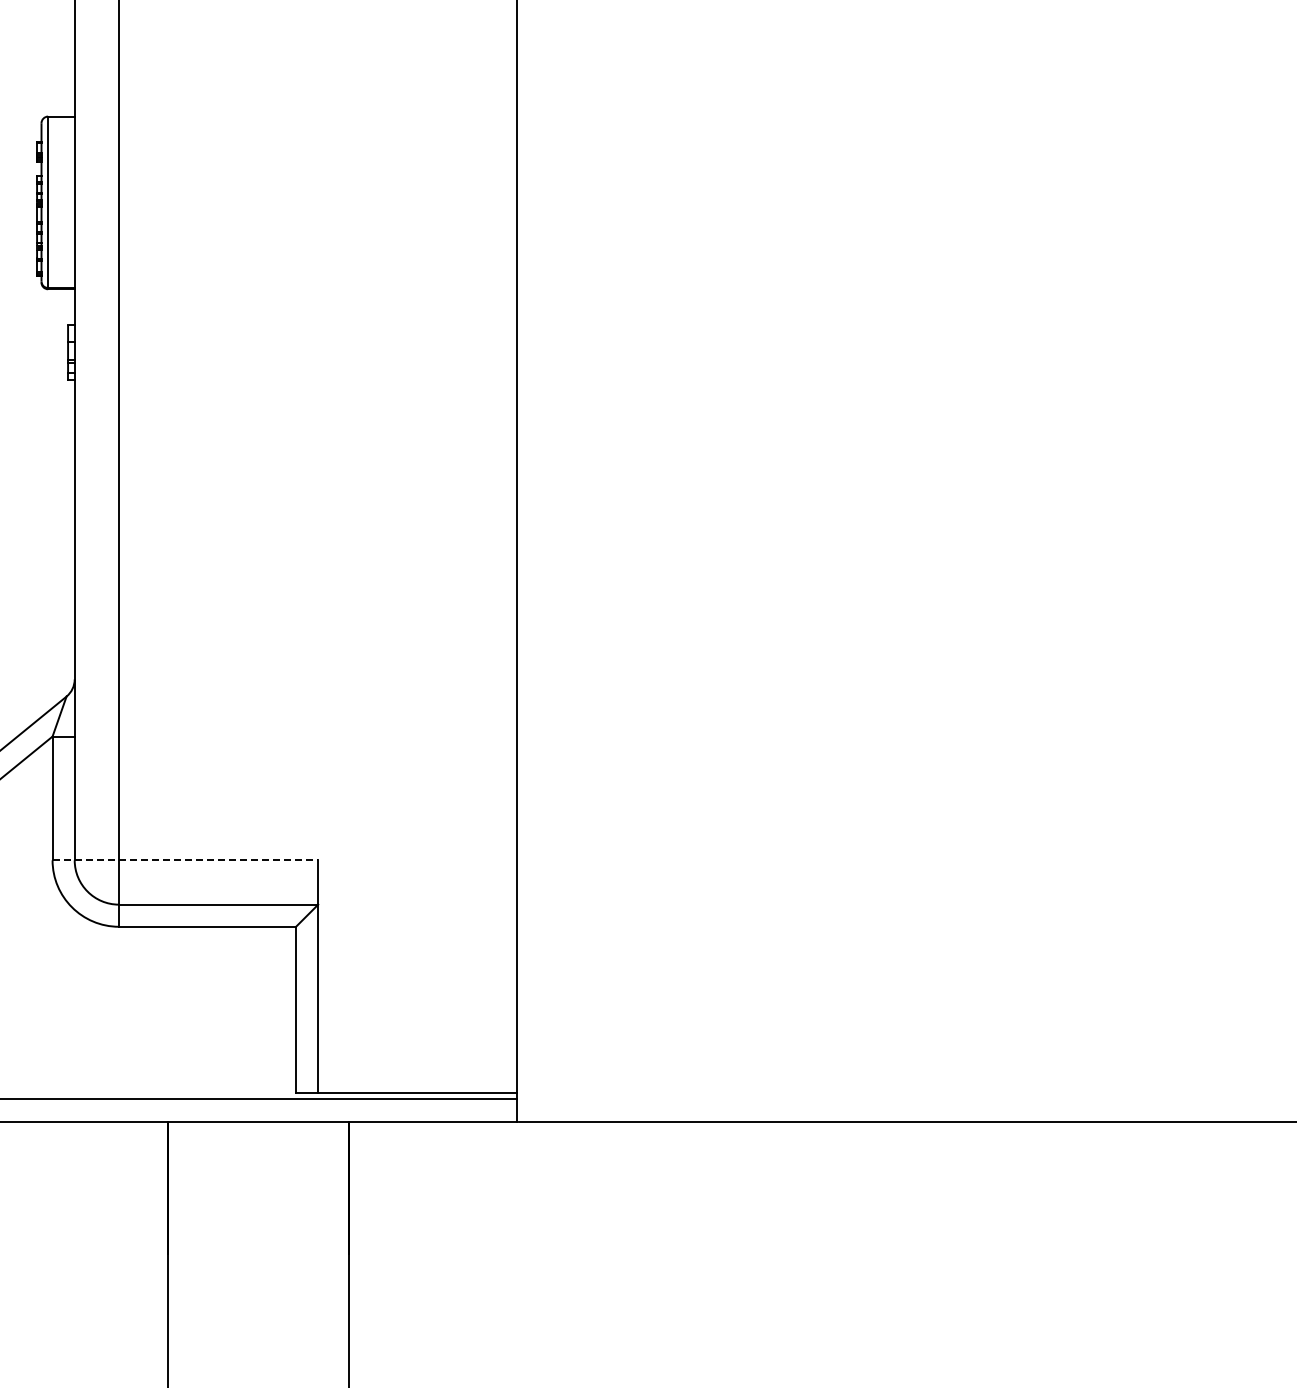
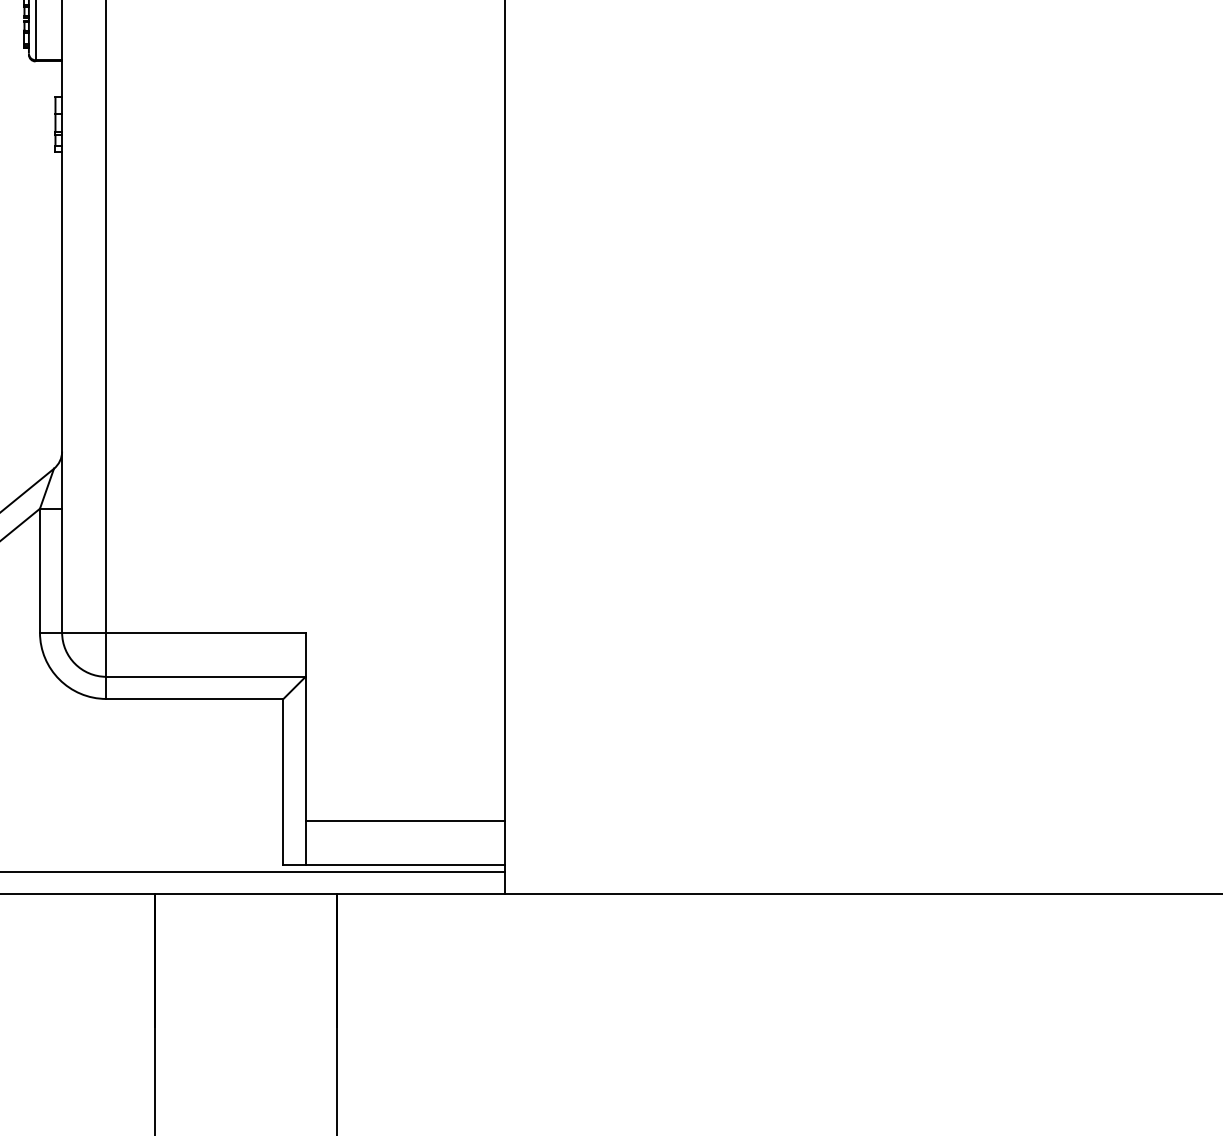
line: (185, 860) -> (172, 632), dashed -> solid
line: (417, 1048) -> (404, 820), added

